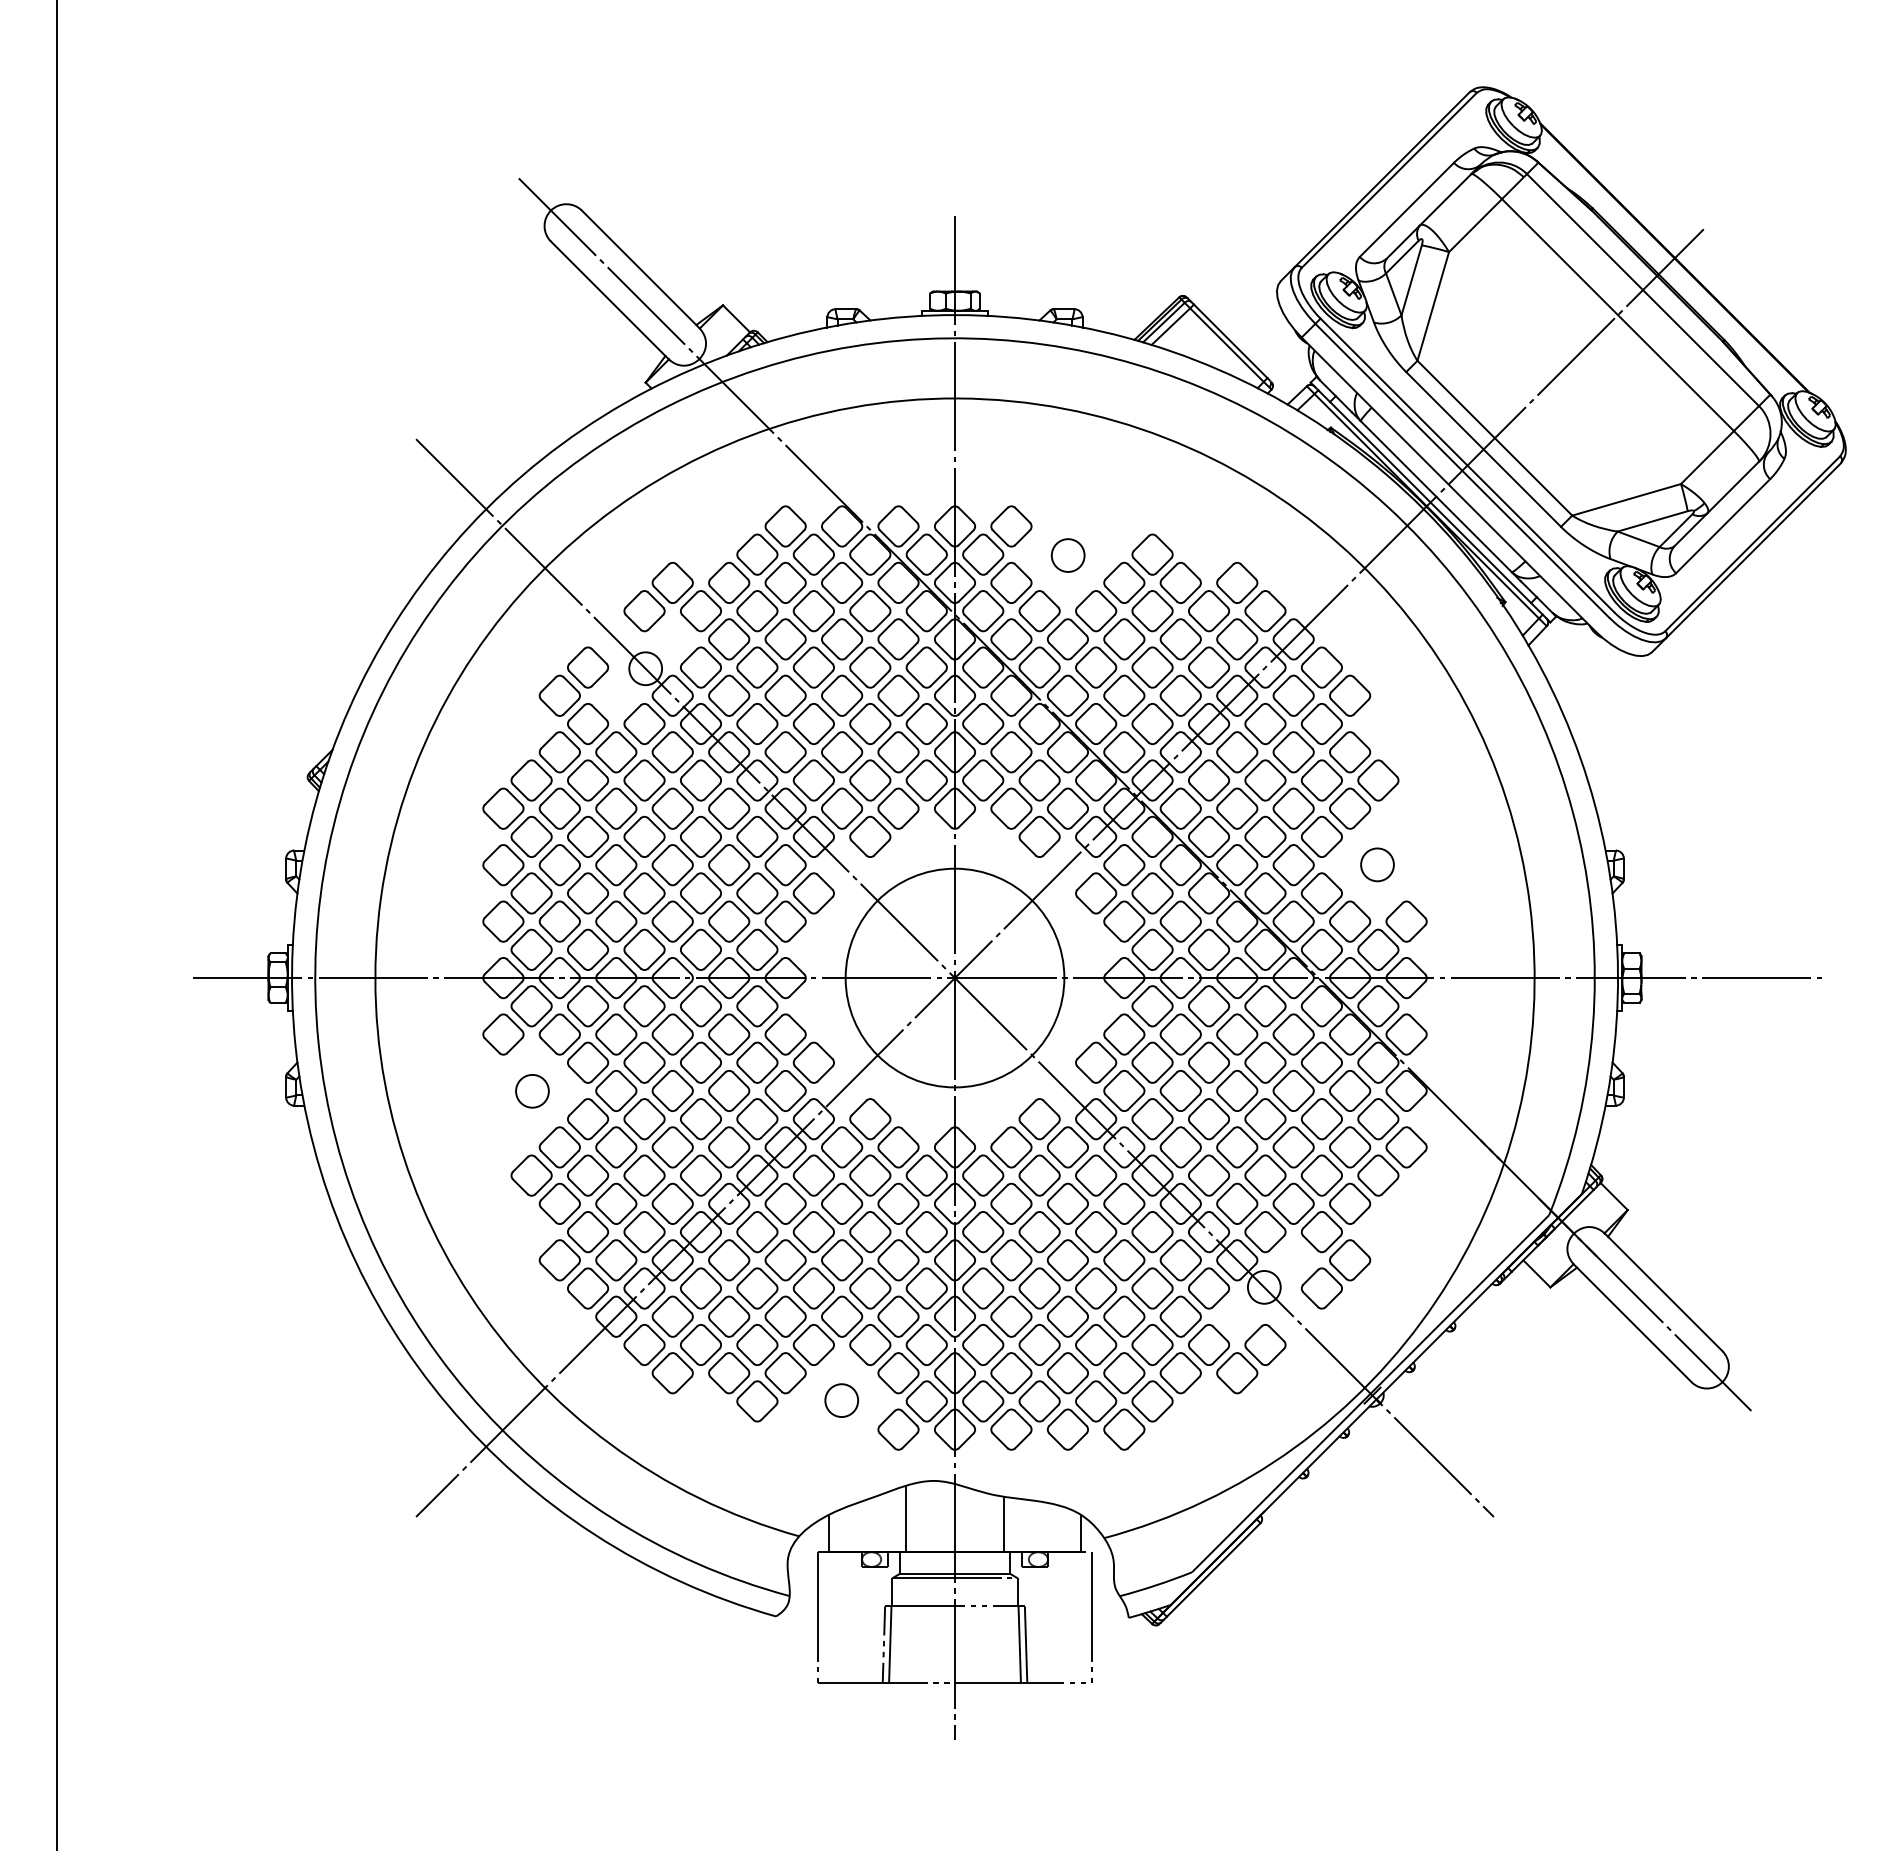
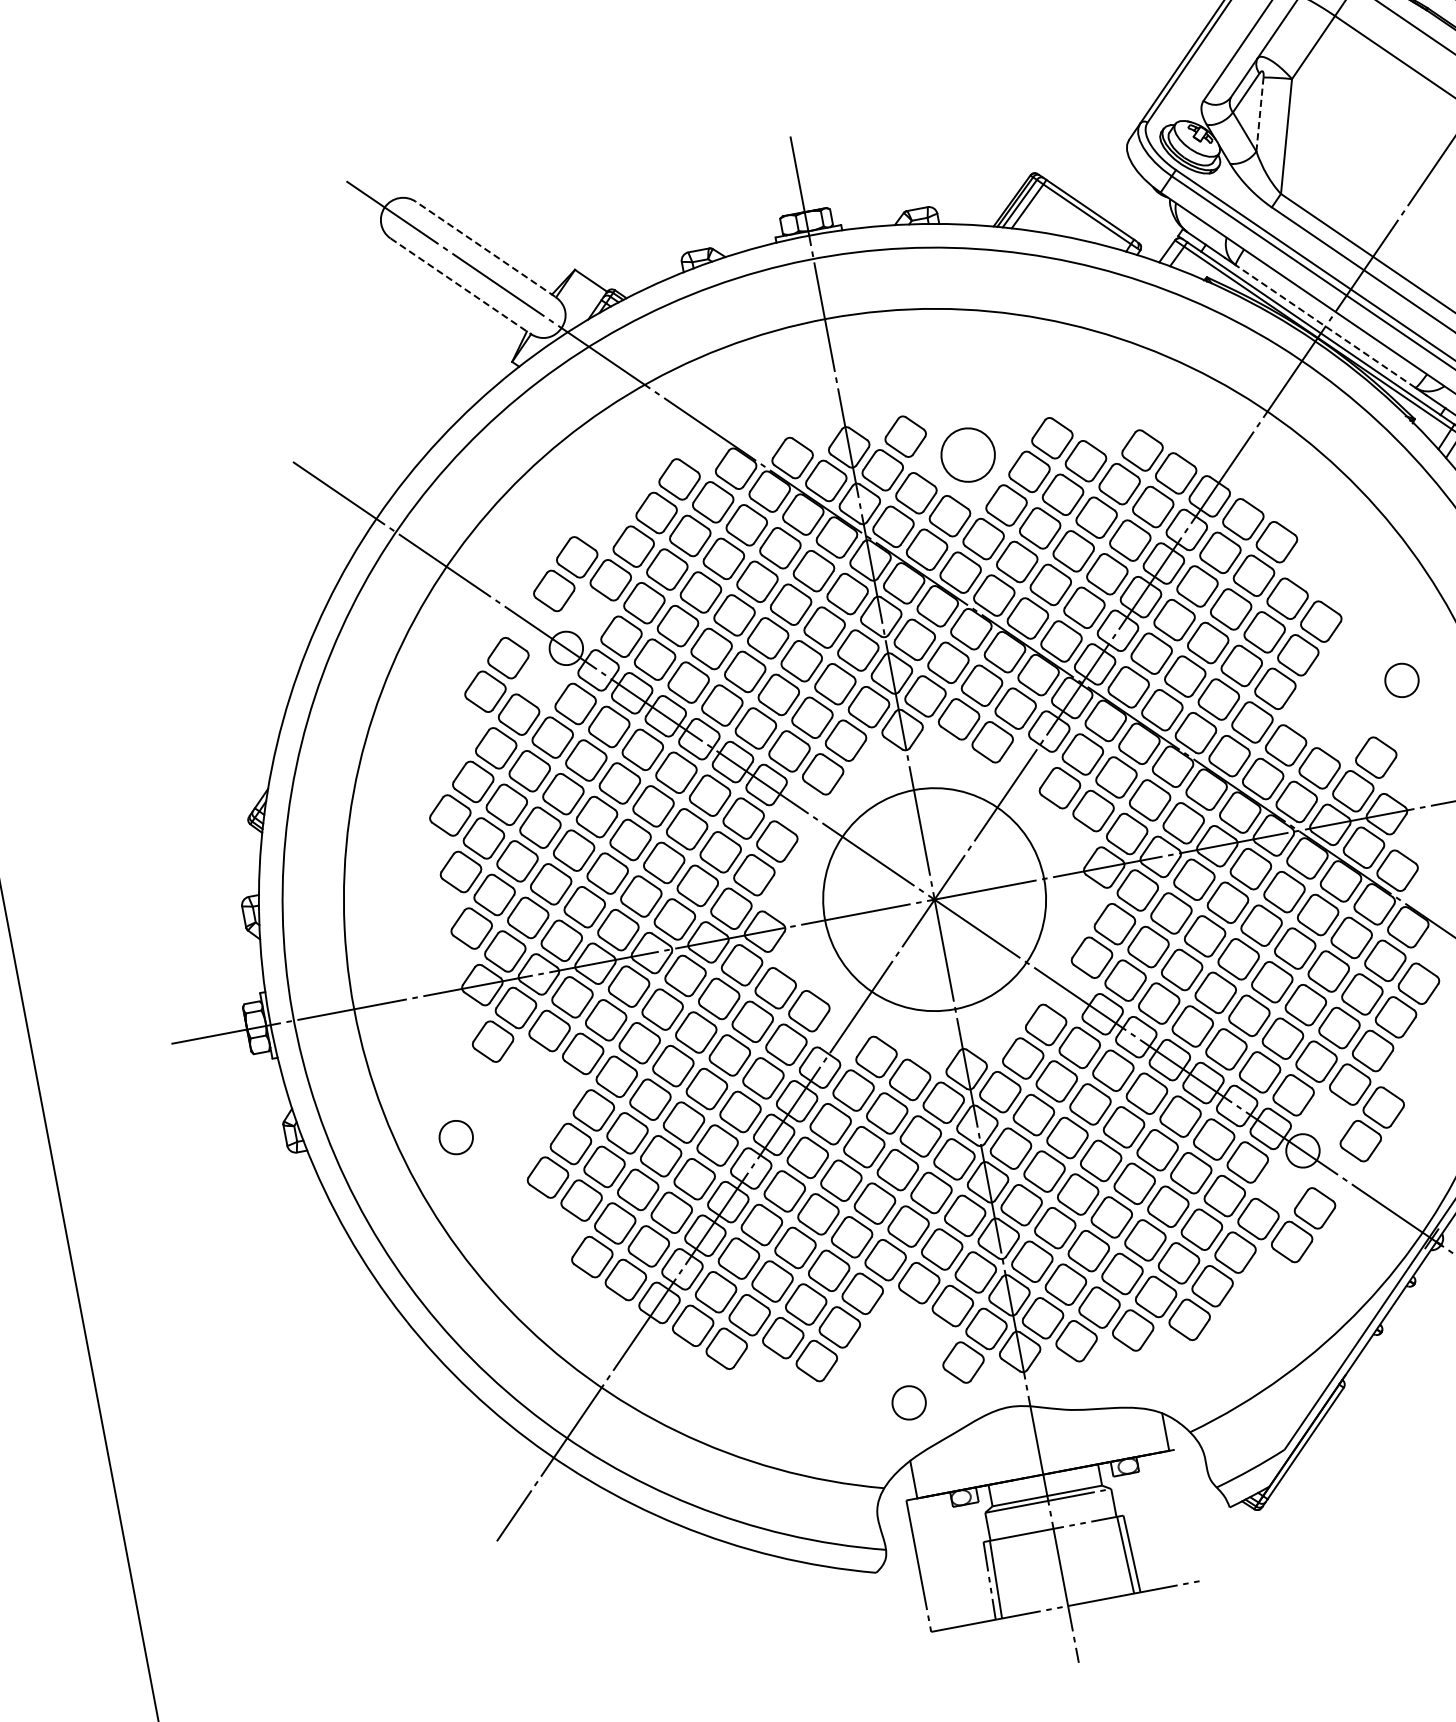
line: (640, 269) -> (485, 249), solid -> dashed
line: (1411, 279) -> (1259, 113), solid -> dashed
line: (610, 300) -> (461, 286), solid -> dashed
line: (1436, 496) -> (1325, 326), solid -> dashed
circle: (1067, 555) -> (967, 455), size x1.6
circle: (1377, 864) -> (1401, 680), moved
circle: (532, 1091) -> (456, 1137), moved
circle: (841, 1400) -> (908, 1402), moved
line: (905, 1518) -> (987, 1450), removed
line: (1004, 1524) -> (1087, 1437), removed
line: (1091, 1617) -> (1192, 1514), removed

